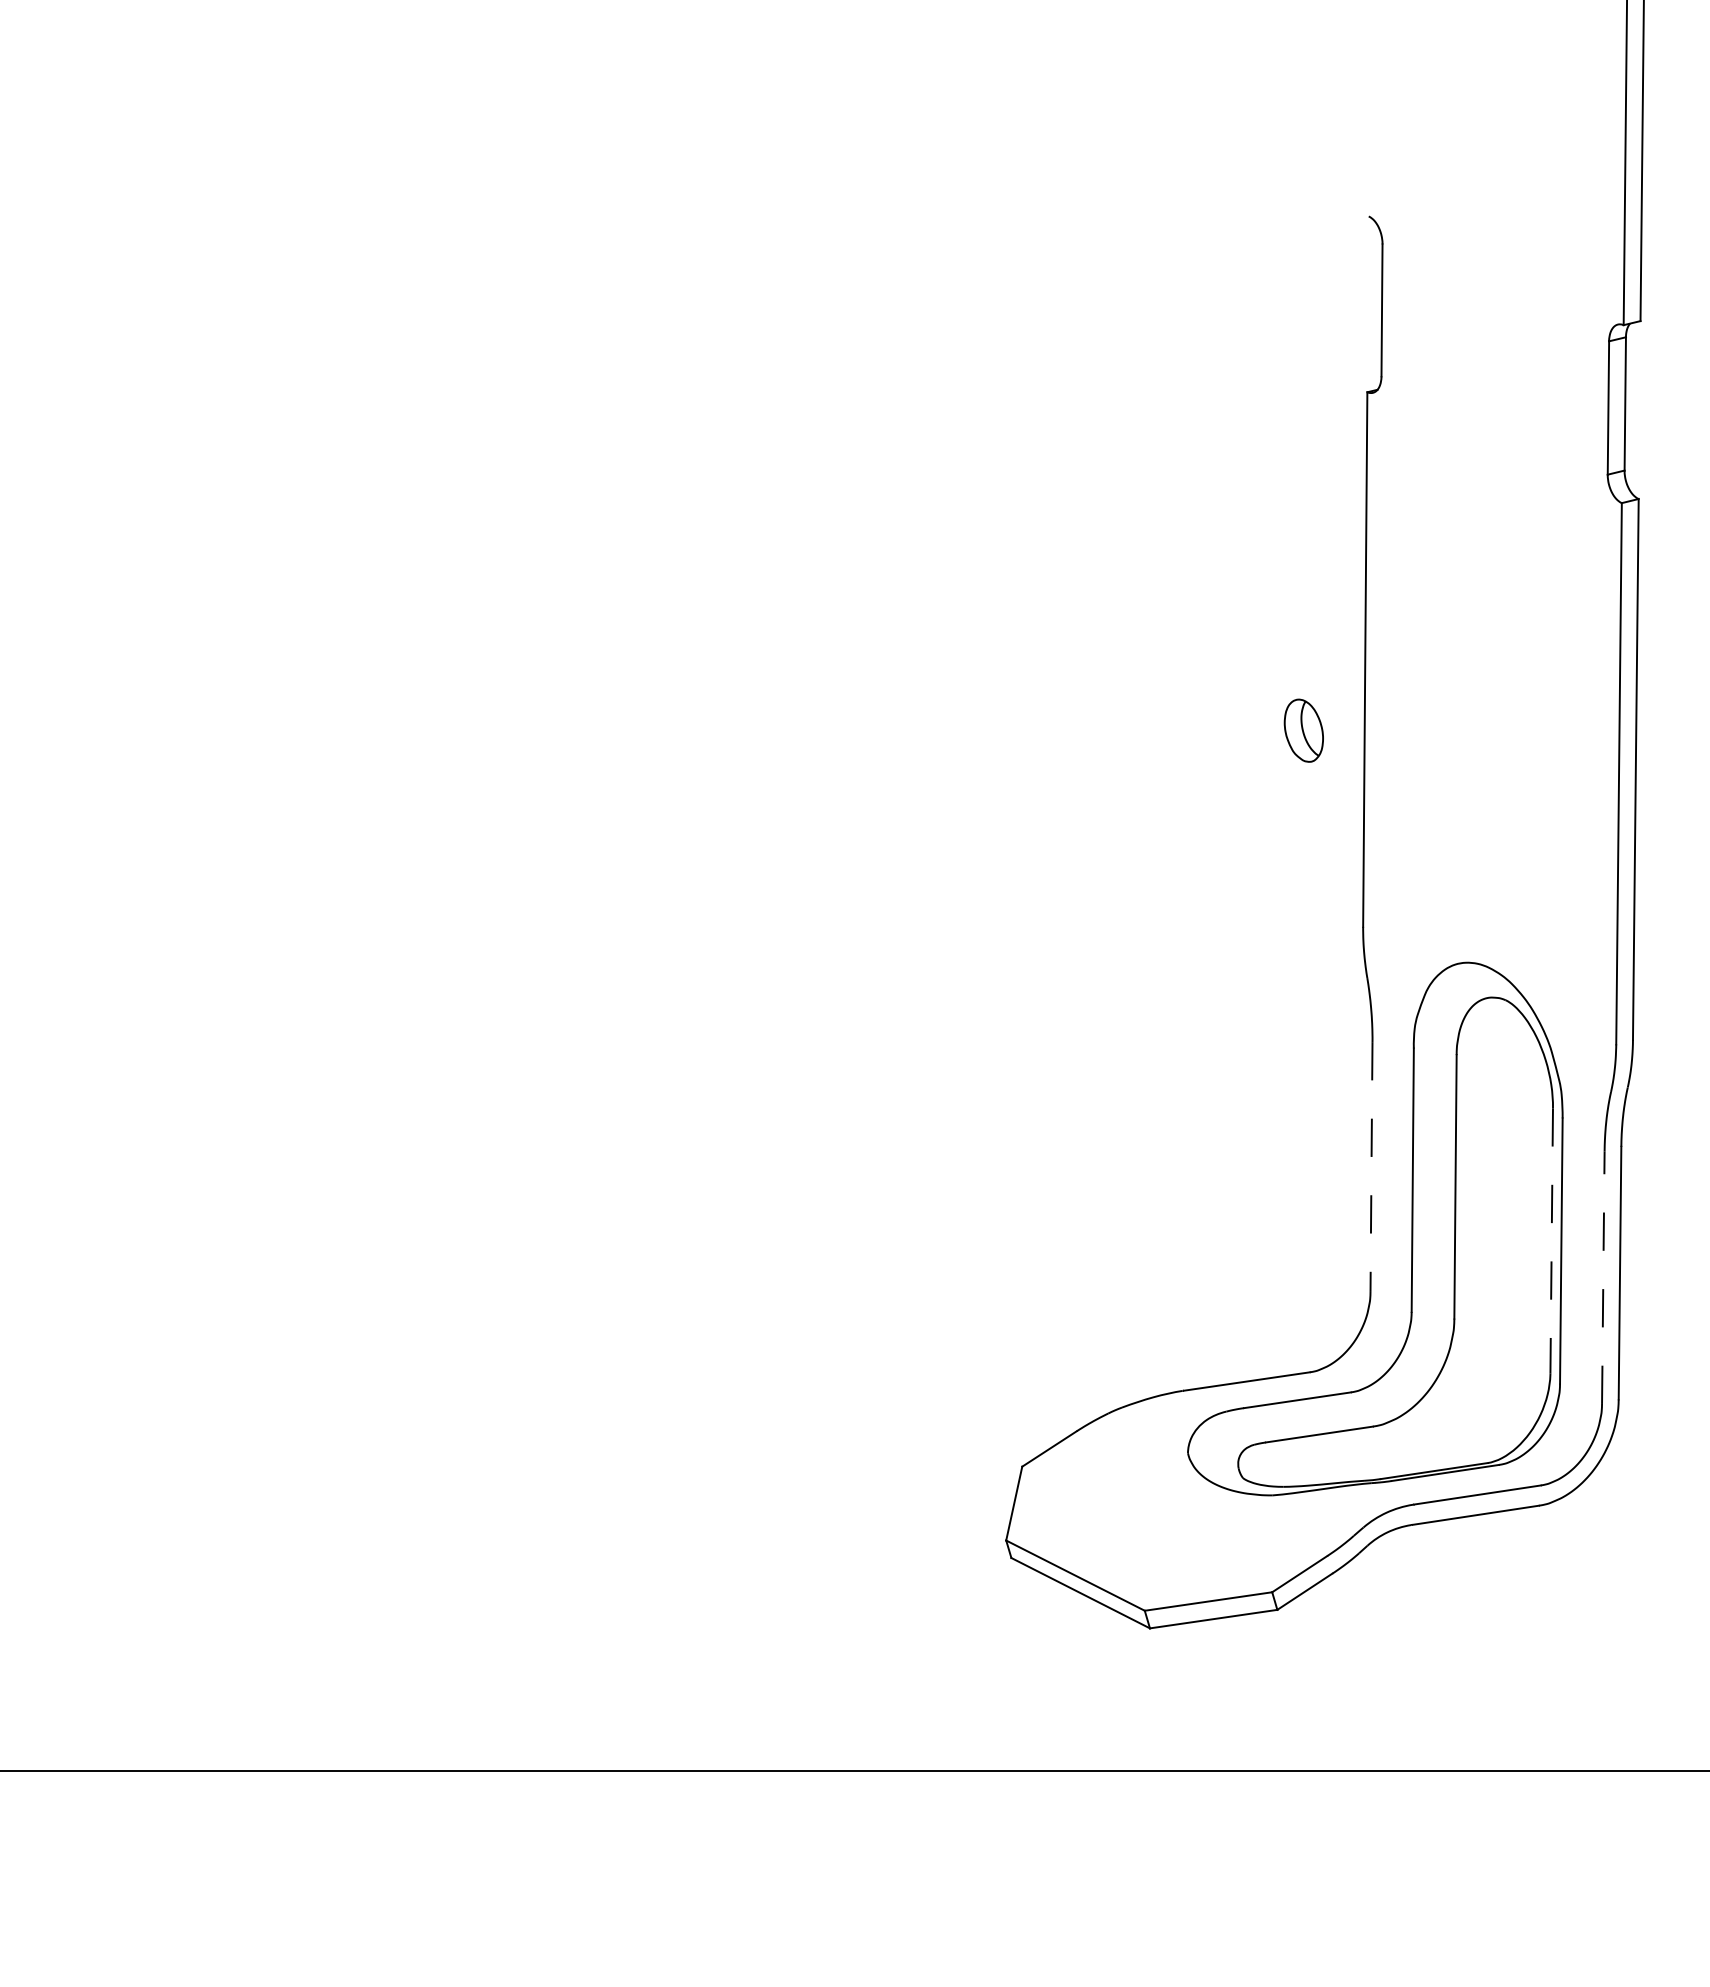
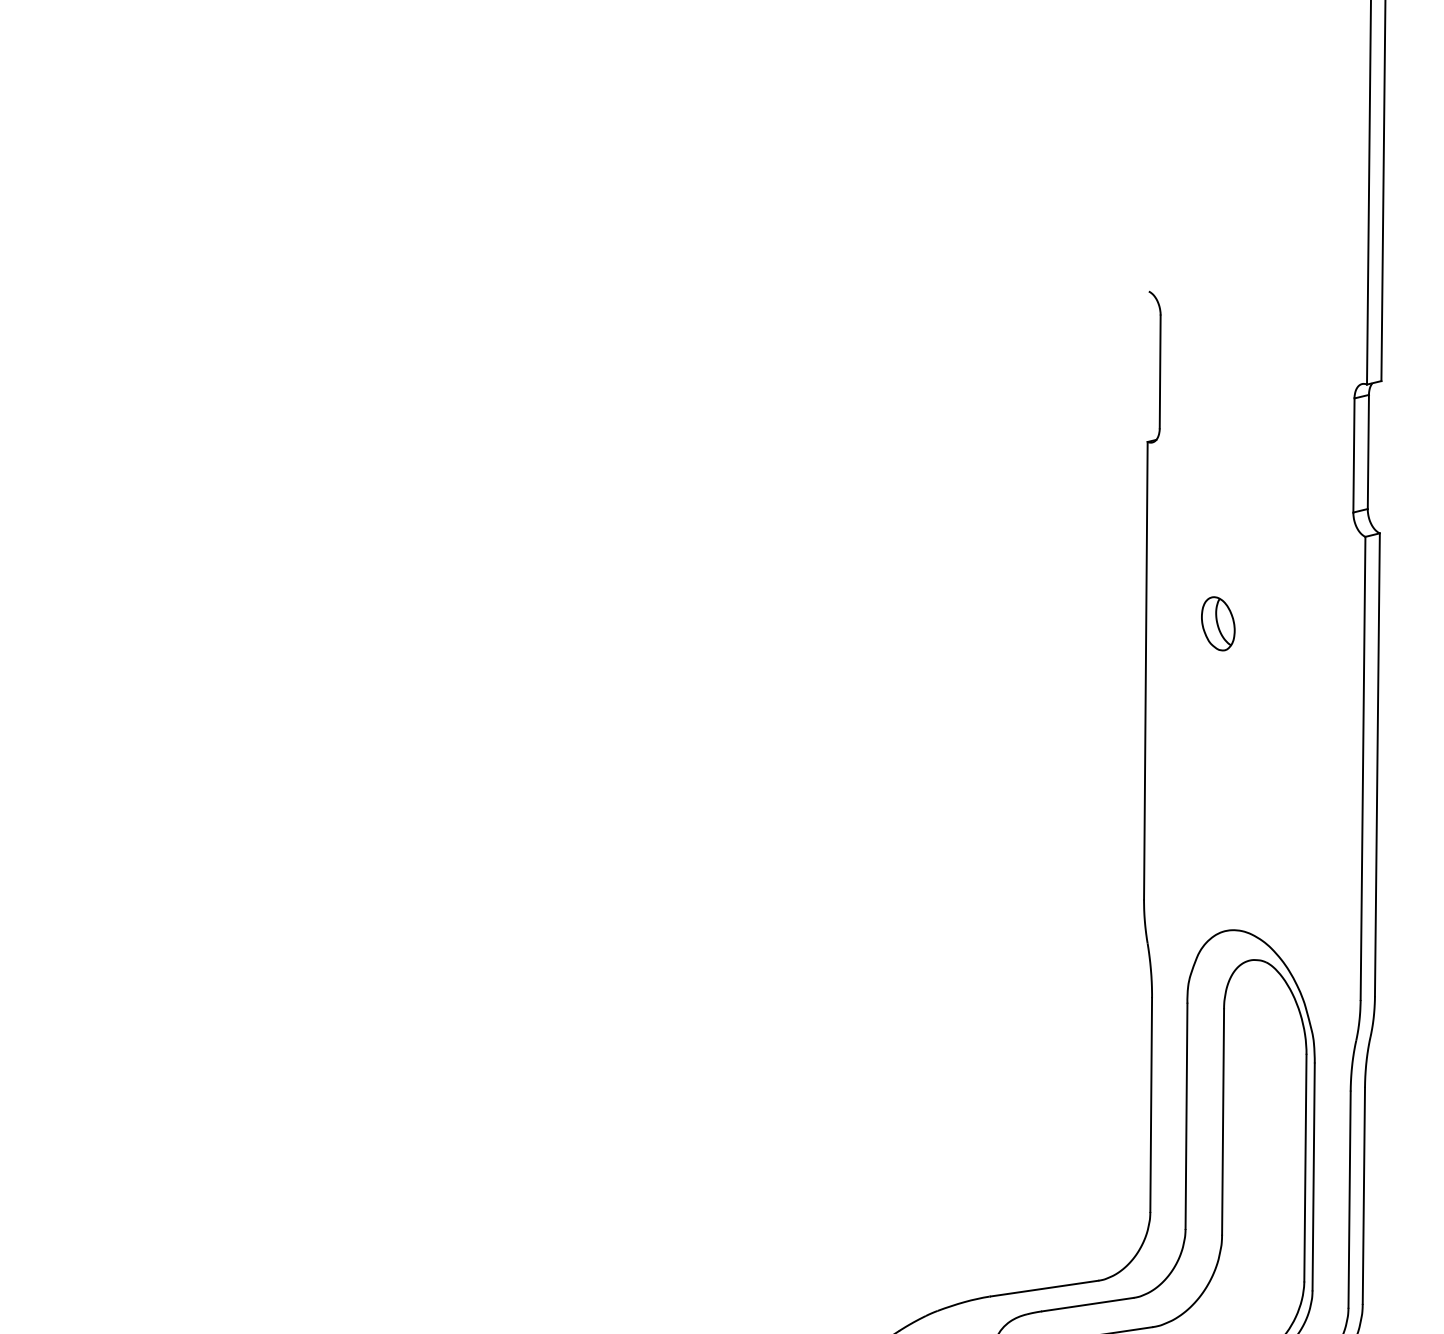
part: (1303, 730) -> (1217, 623), moved
line: (1371, 1167) -> (1151, 1105), dashed -> solid
line: (1551, 1241) -> (1305, 1168), dashed -> solid
line: (1603, 1277) -> (1349, 1199), dashed -> solid

